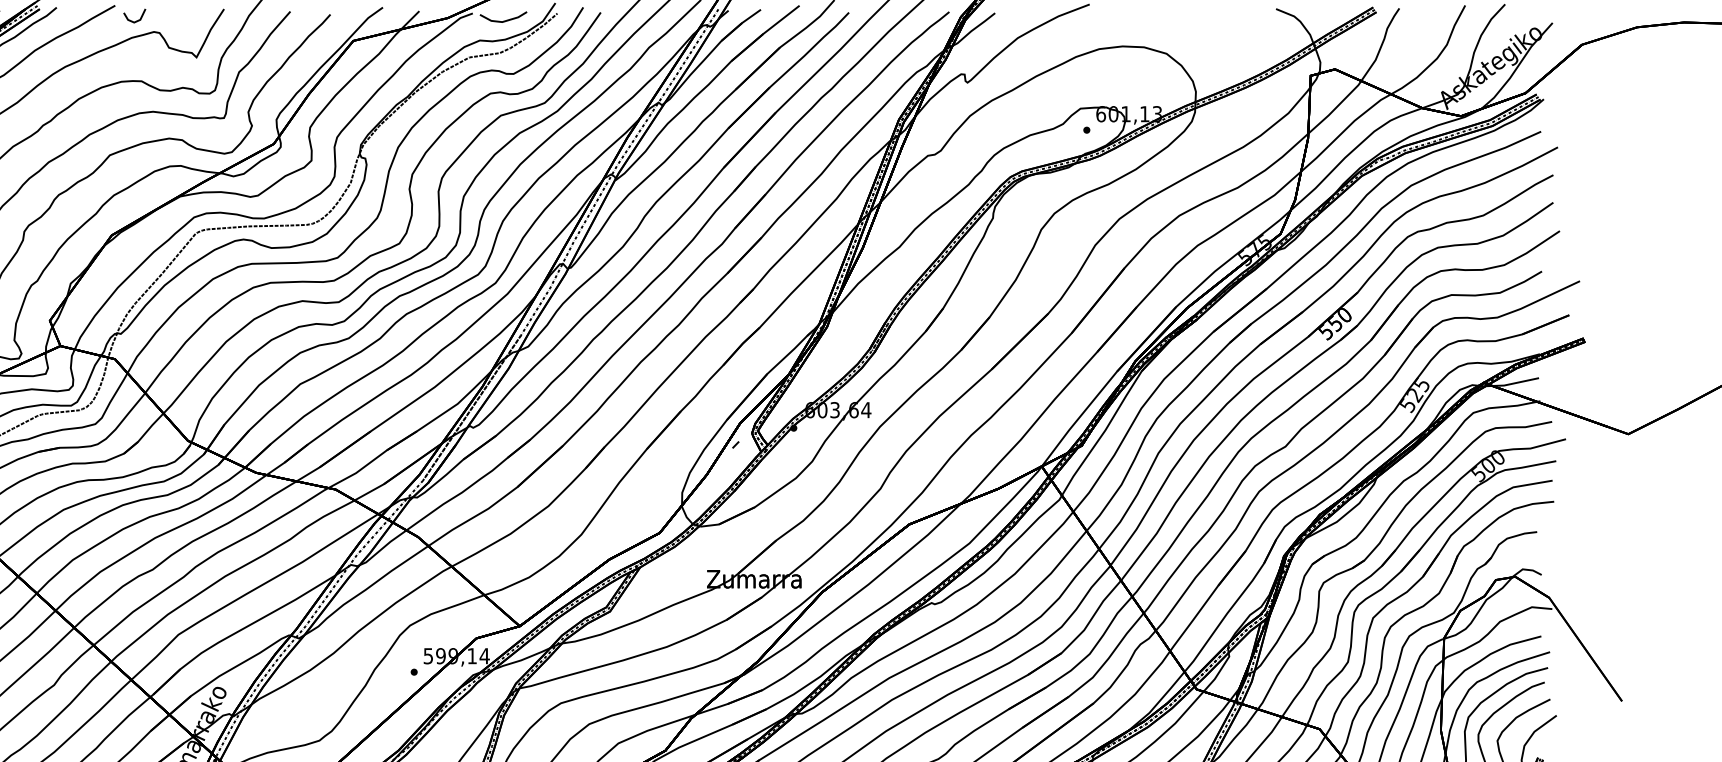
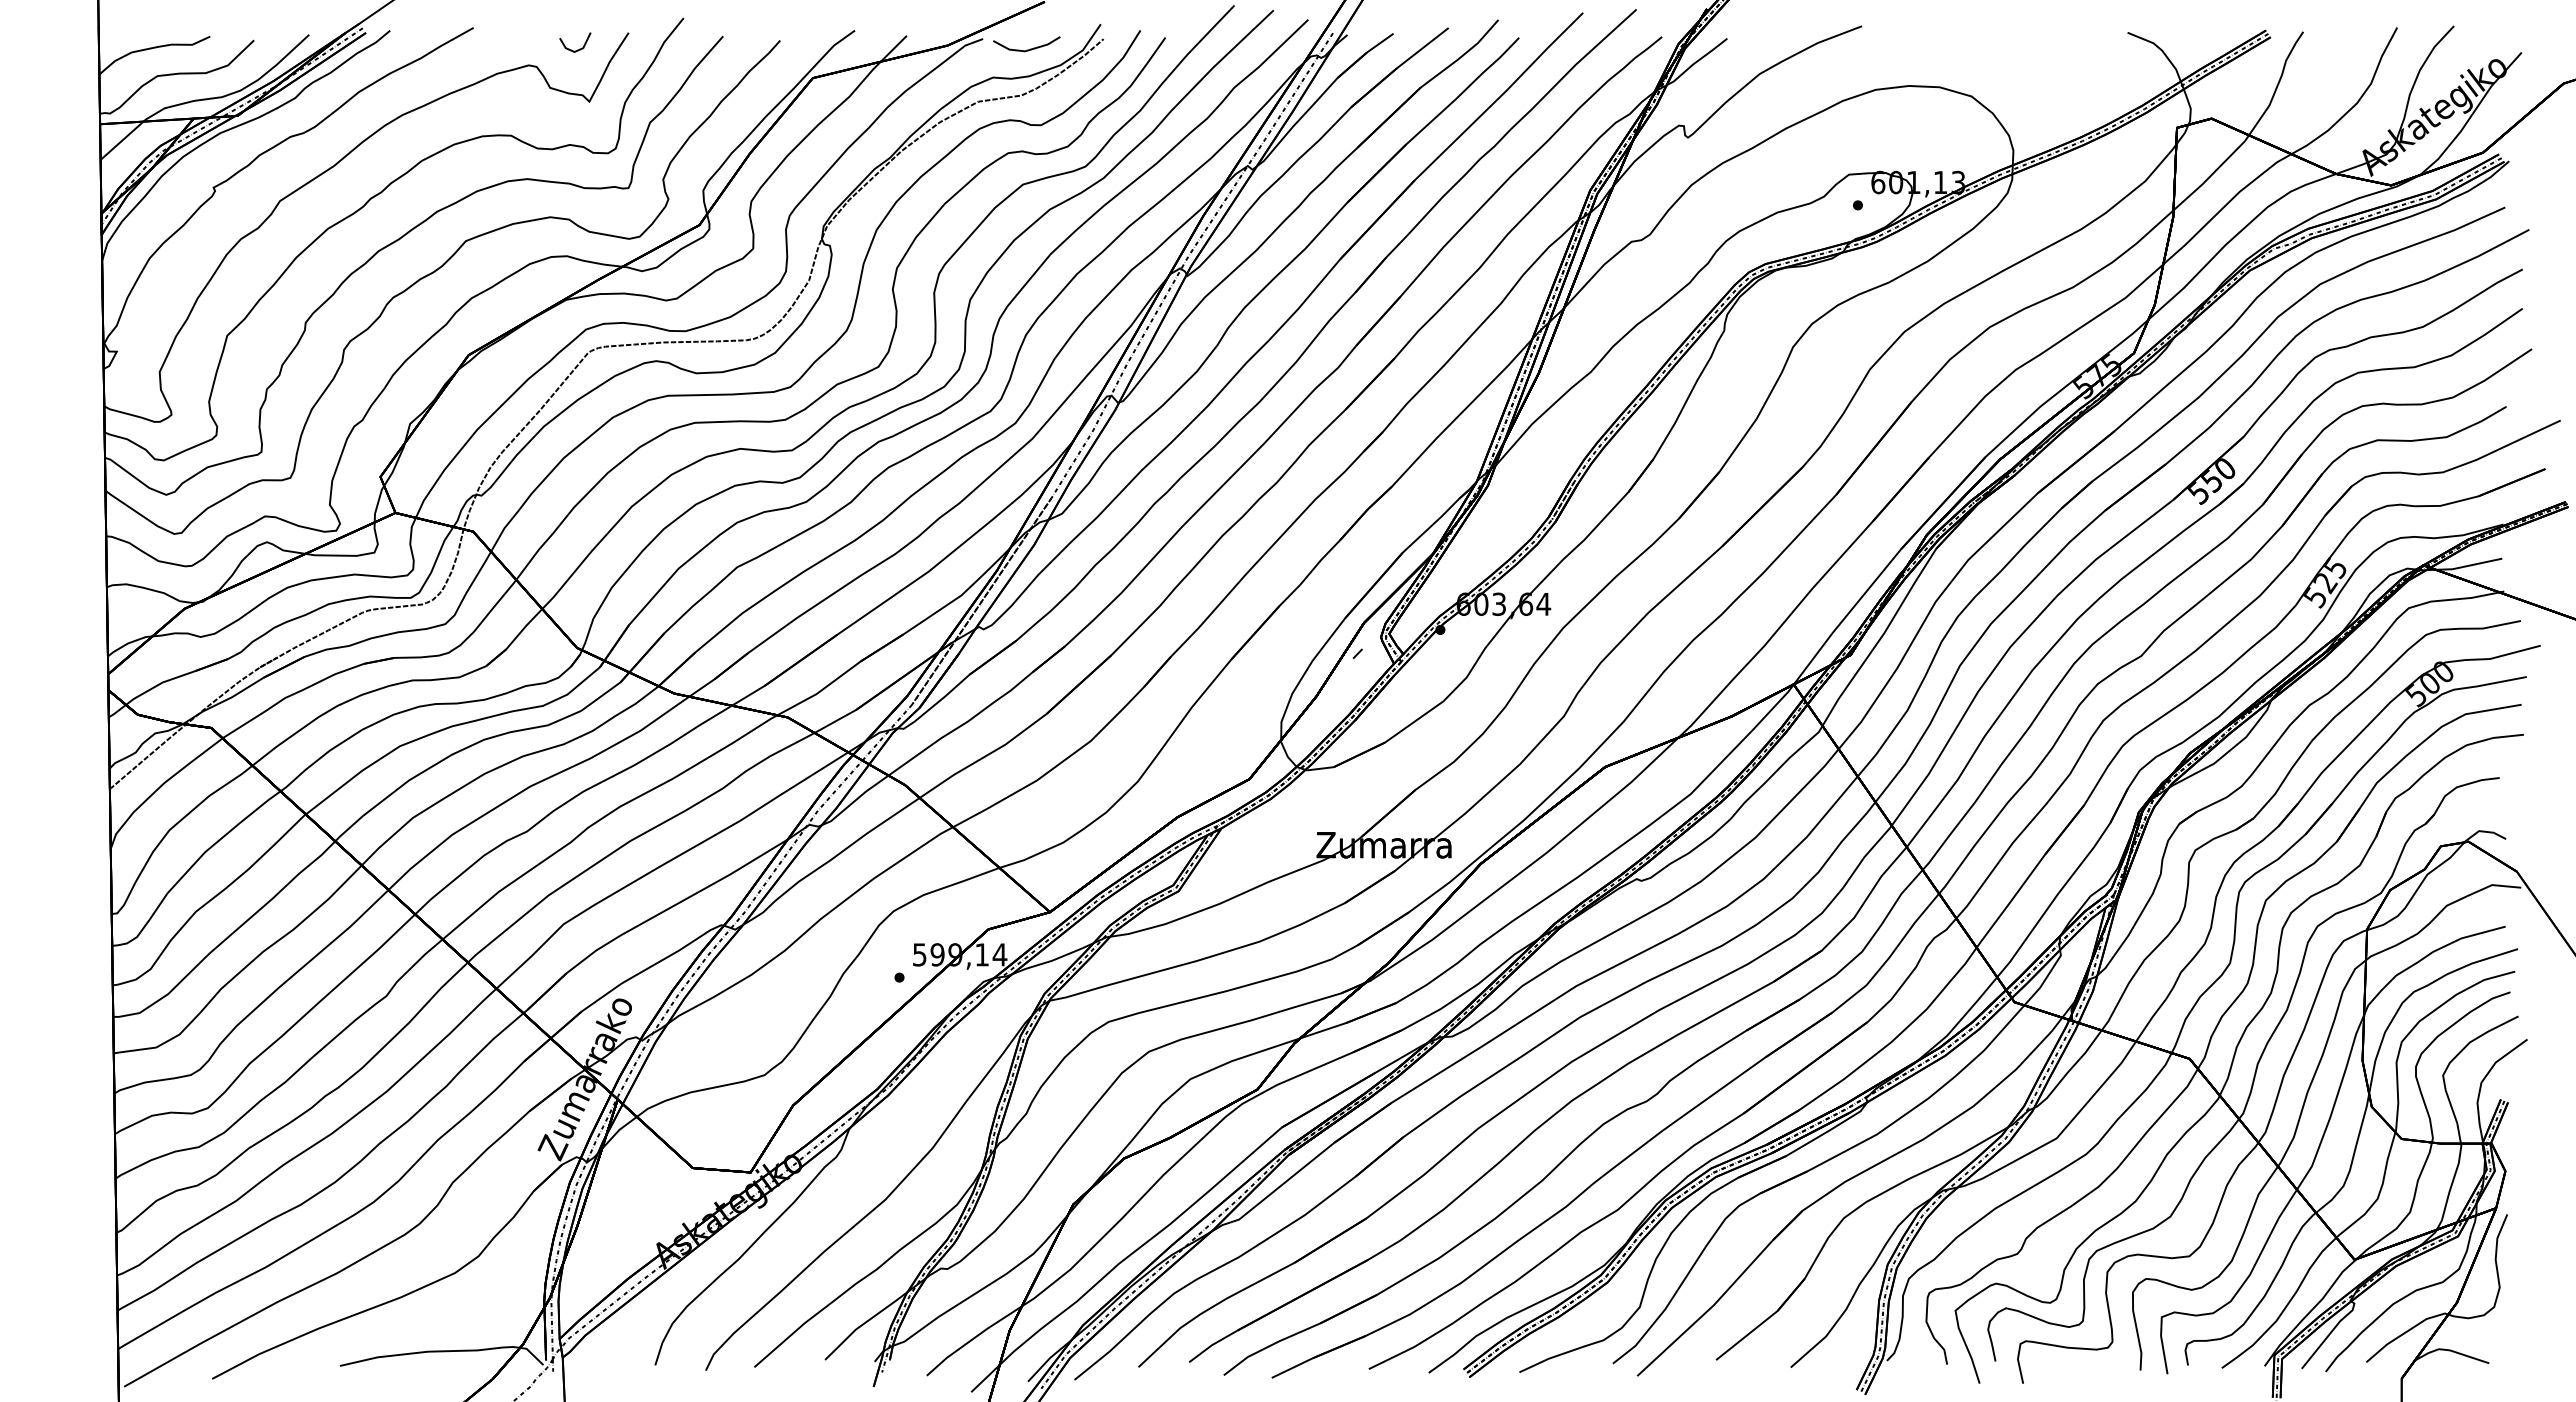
line: (137, 20) -> (579, 48), moved

